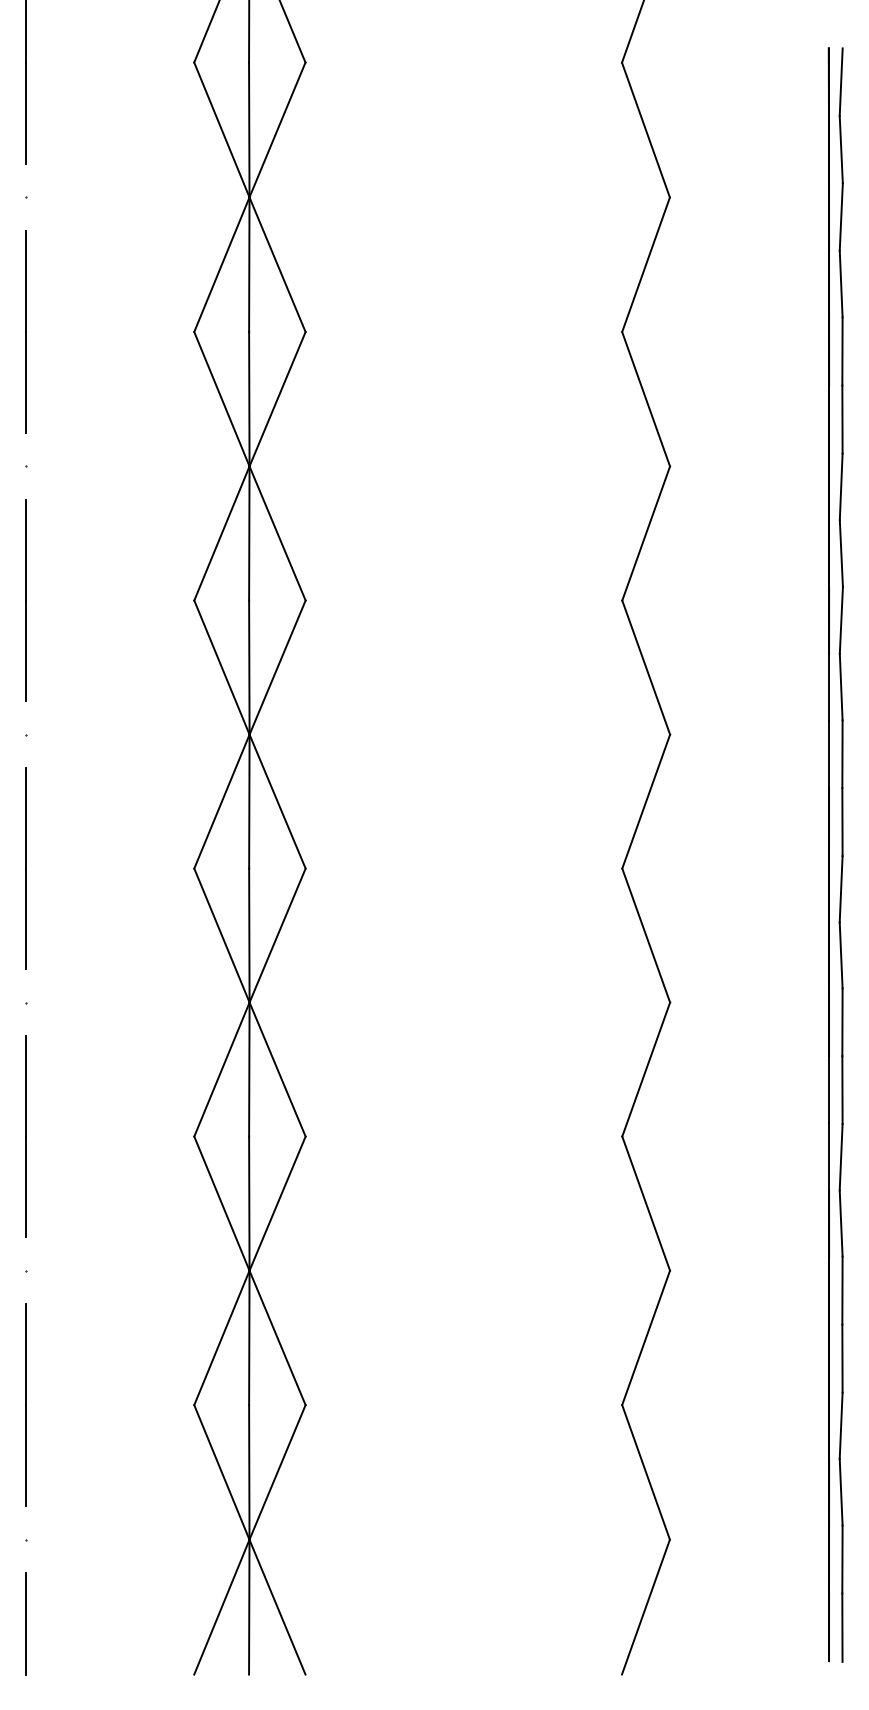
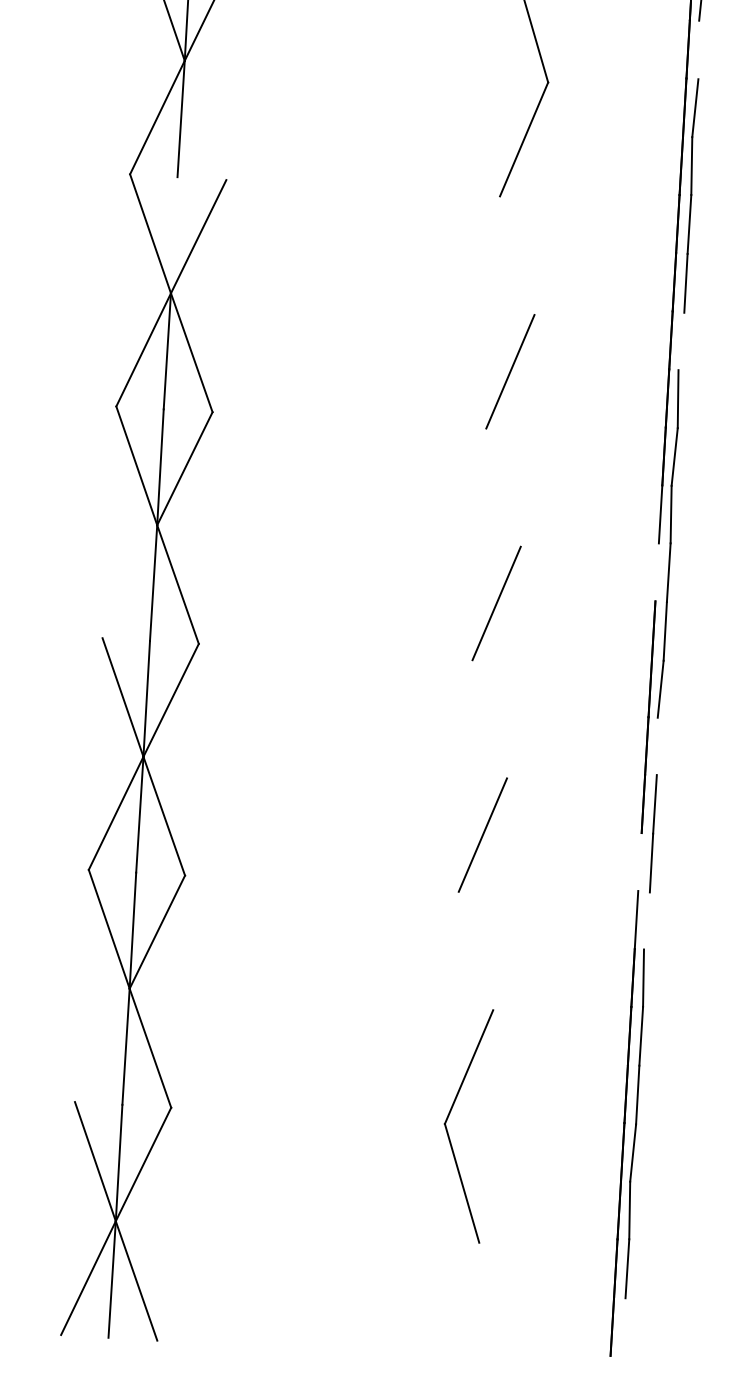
line: (840, 149) -> (698, 49), removed
line: (277, 264) -> (205, 120), removed
line: (249, 399) -> (174, 235), removed
line: (646, 399) -> (517, 255), removed
line: (840, 486) -> (680, 341), removed
line: (646, 667) -> (503, 487), removed
line: (829, 754) -> (657, 572), removed
line: (221, 801) -> (129, 581), removed
line: (646, 935) -> (490, 719), removed
line: (840, 955) -> (656, 746), removed
line: (829, 1089) -> (640, 861), removed
line: (840, 1157) -> (646, 921), removed
line: (646, 1203) -> (476, 950), removed
line: (221, 1337) -> (102, 1044), removed
line: (645, 1606) -> (454, 1299), removed
line: (842, 1627) -> (623, 1327), removed

